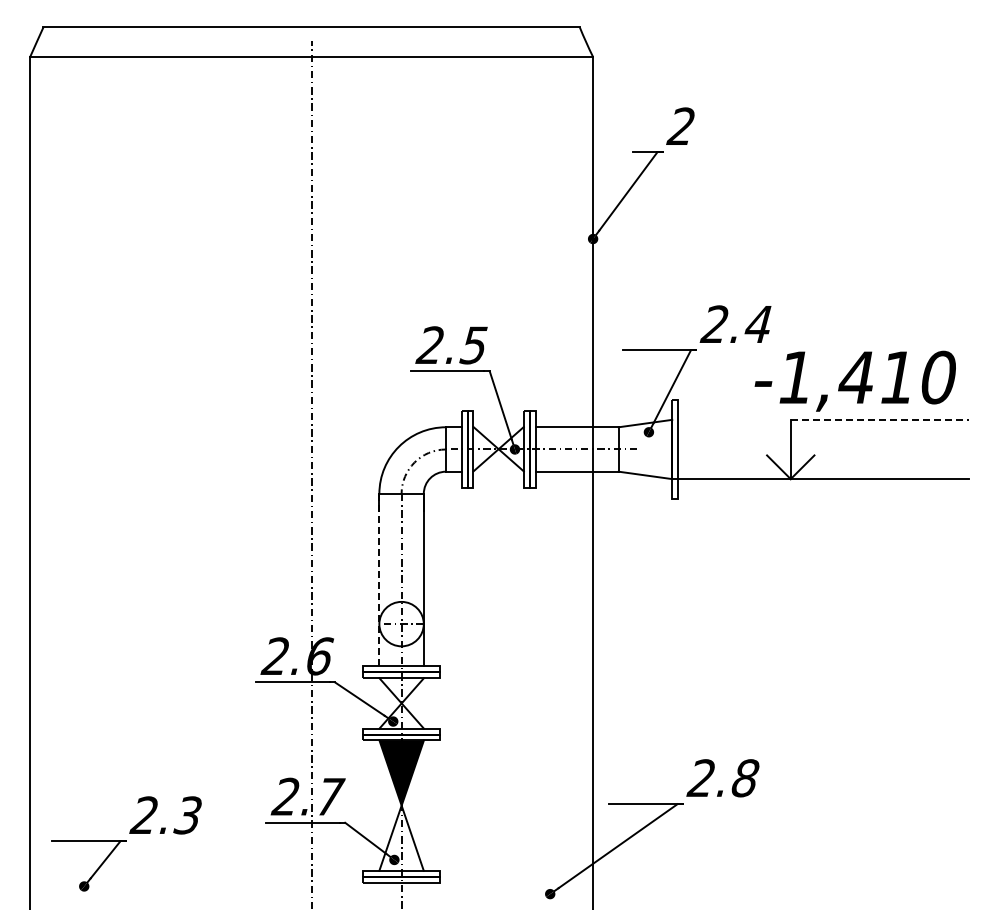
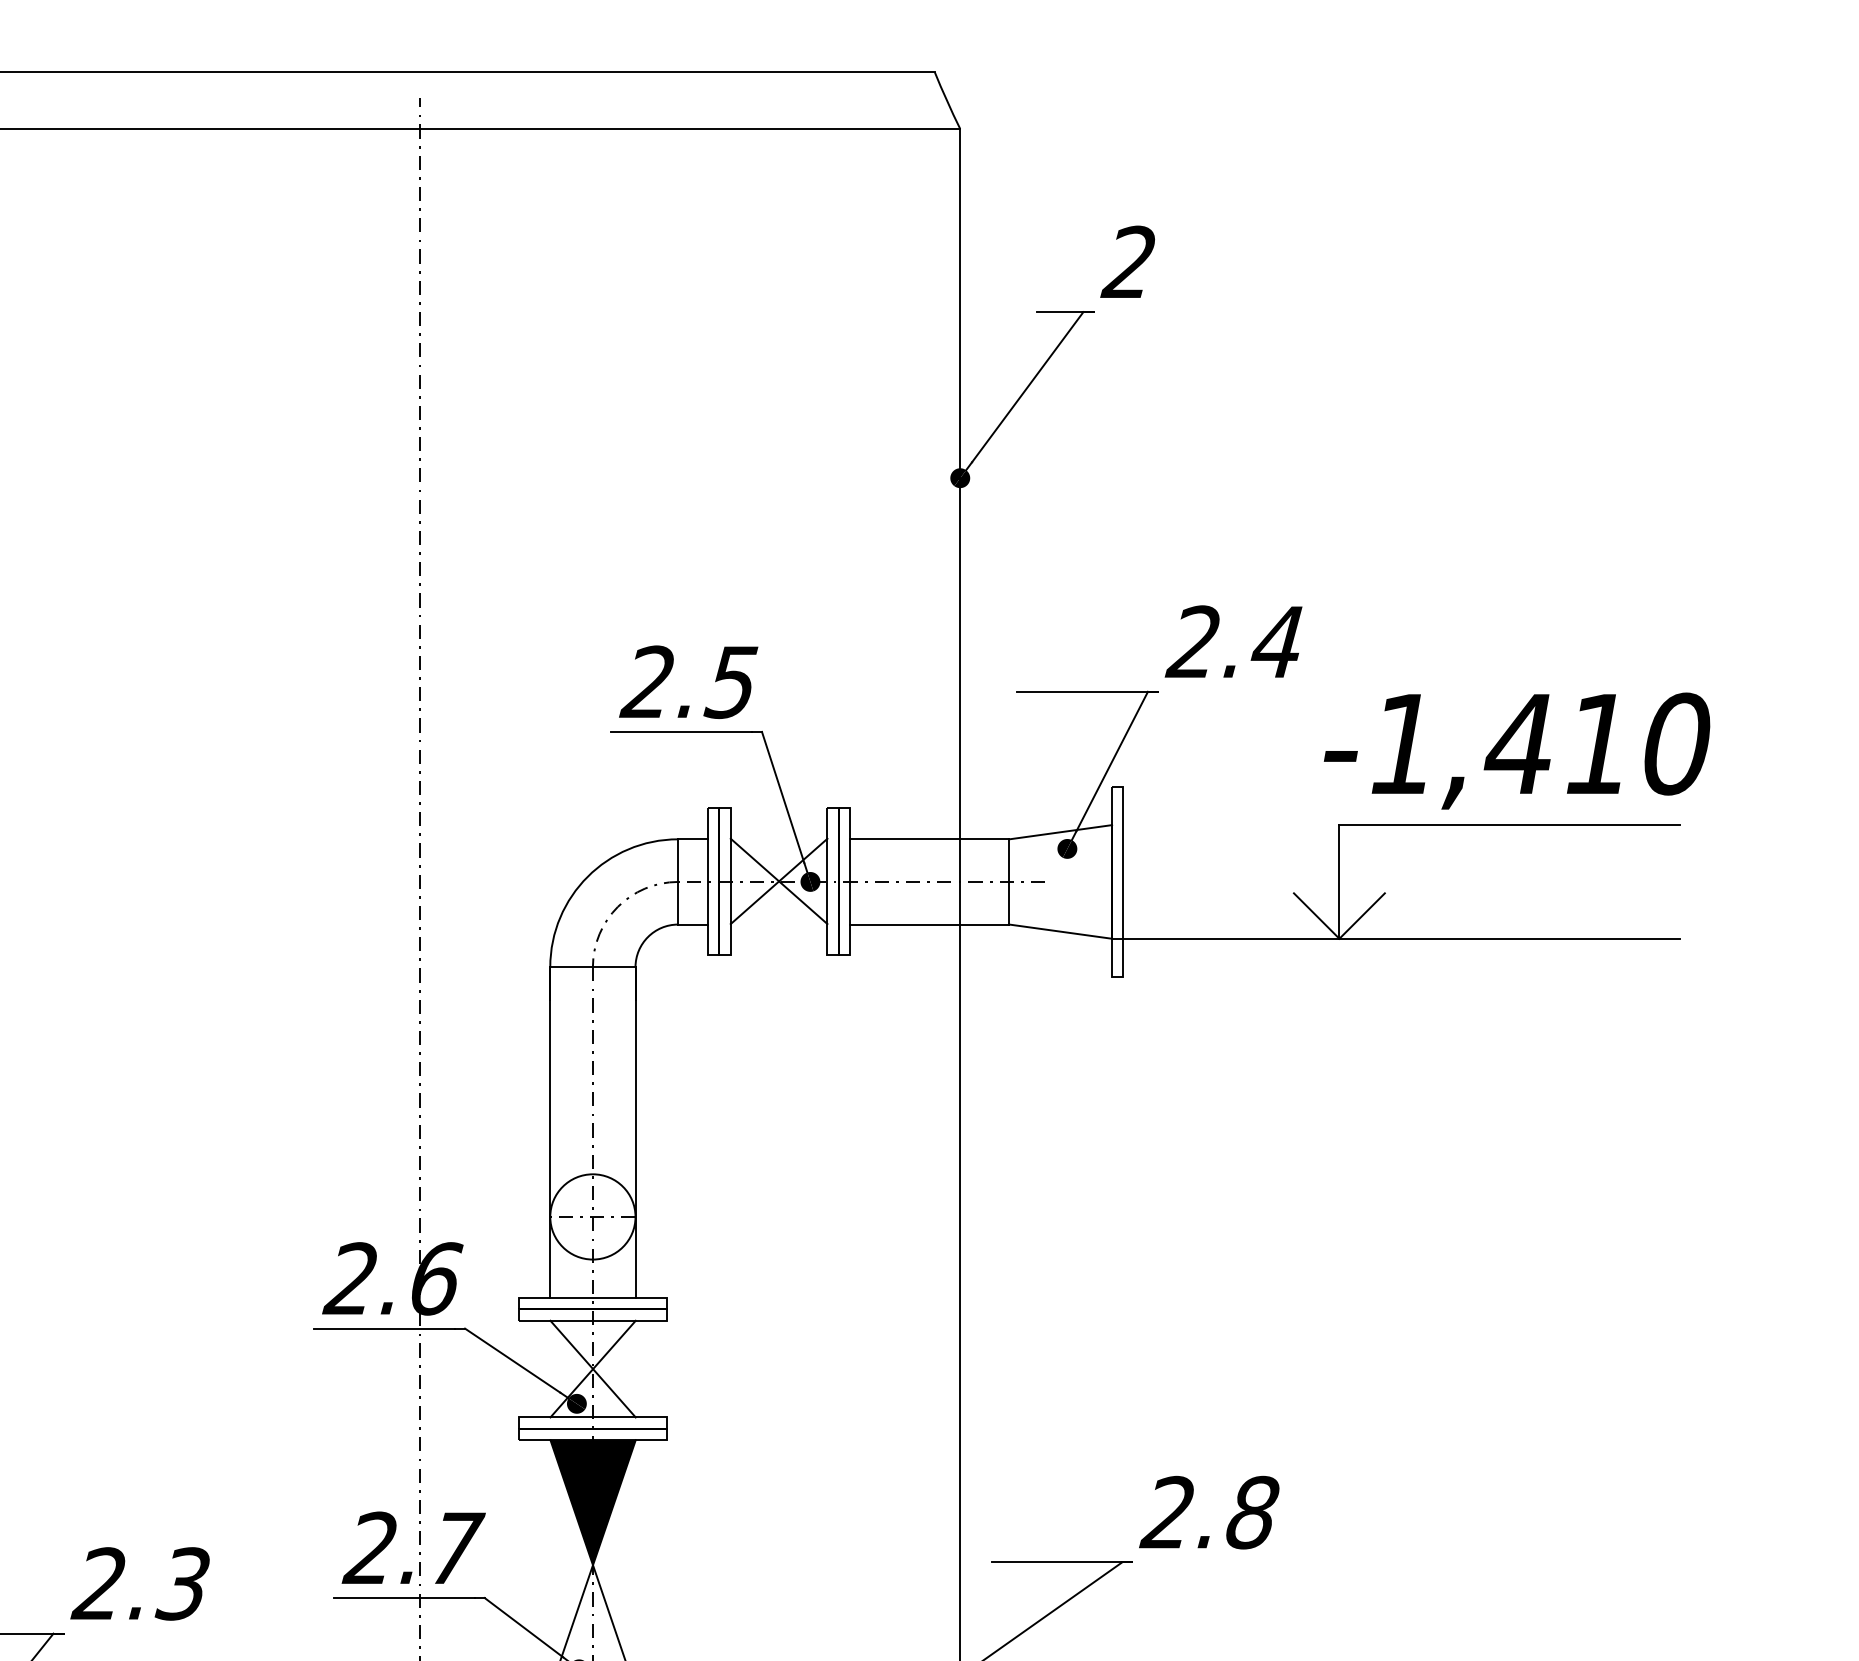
text: (854, 380) -> (1515, 749), moved
line: (879, 419) -> (1509, 824), dashed -> solid
line: (379, 580) -> (550, 1133), dashed -> solid

